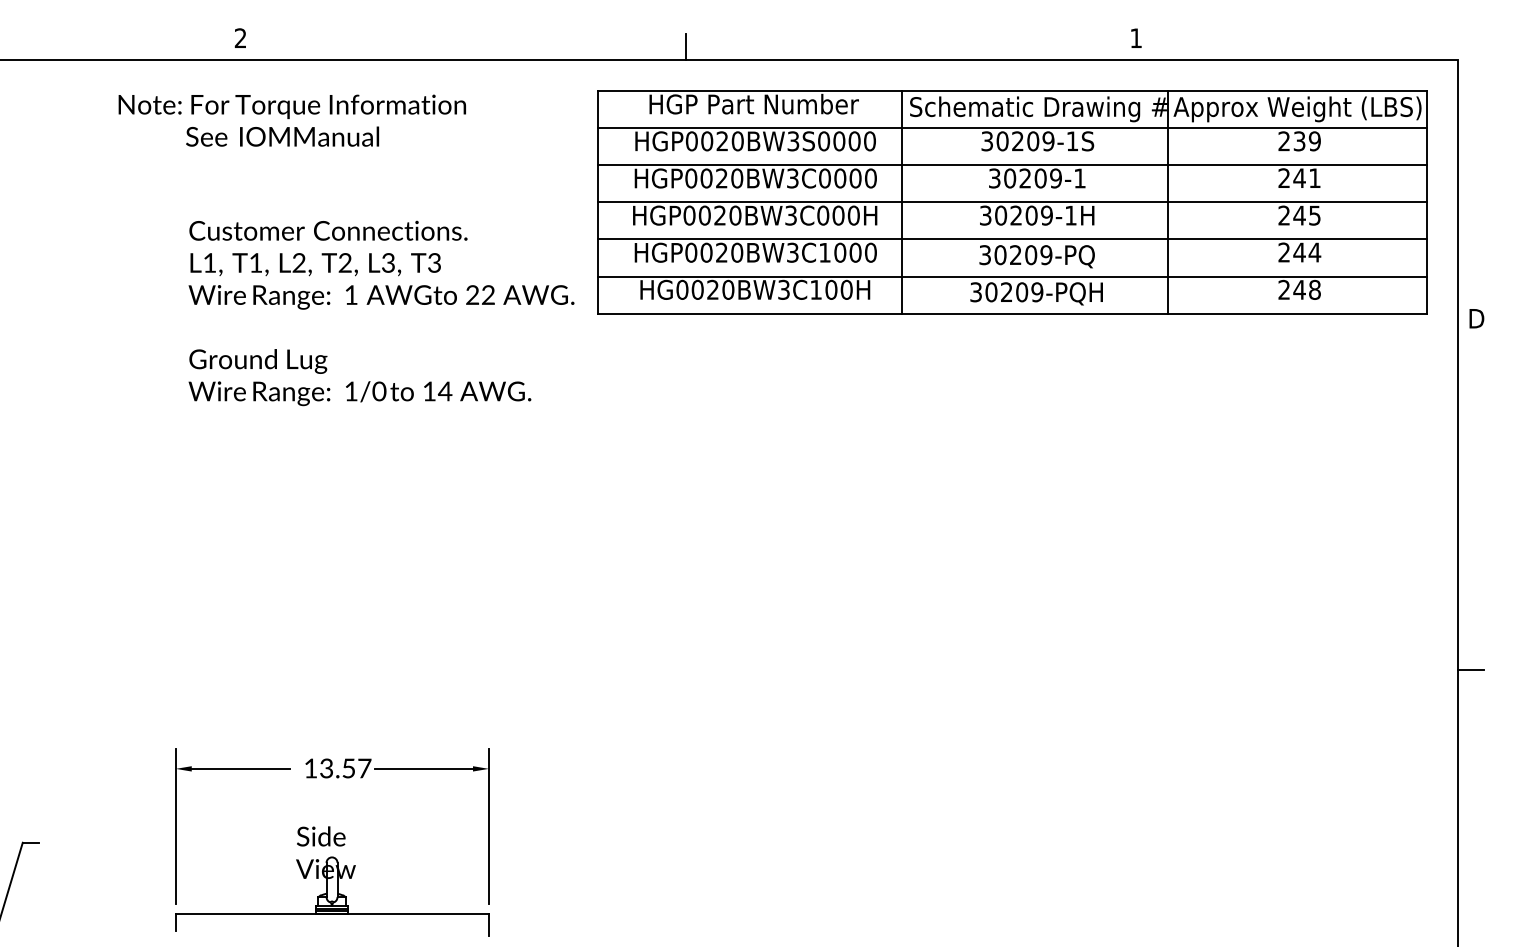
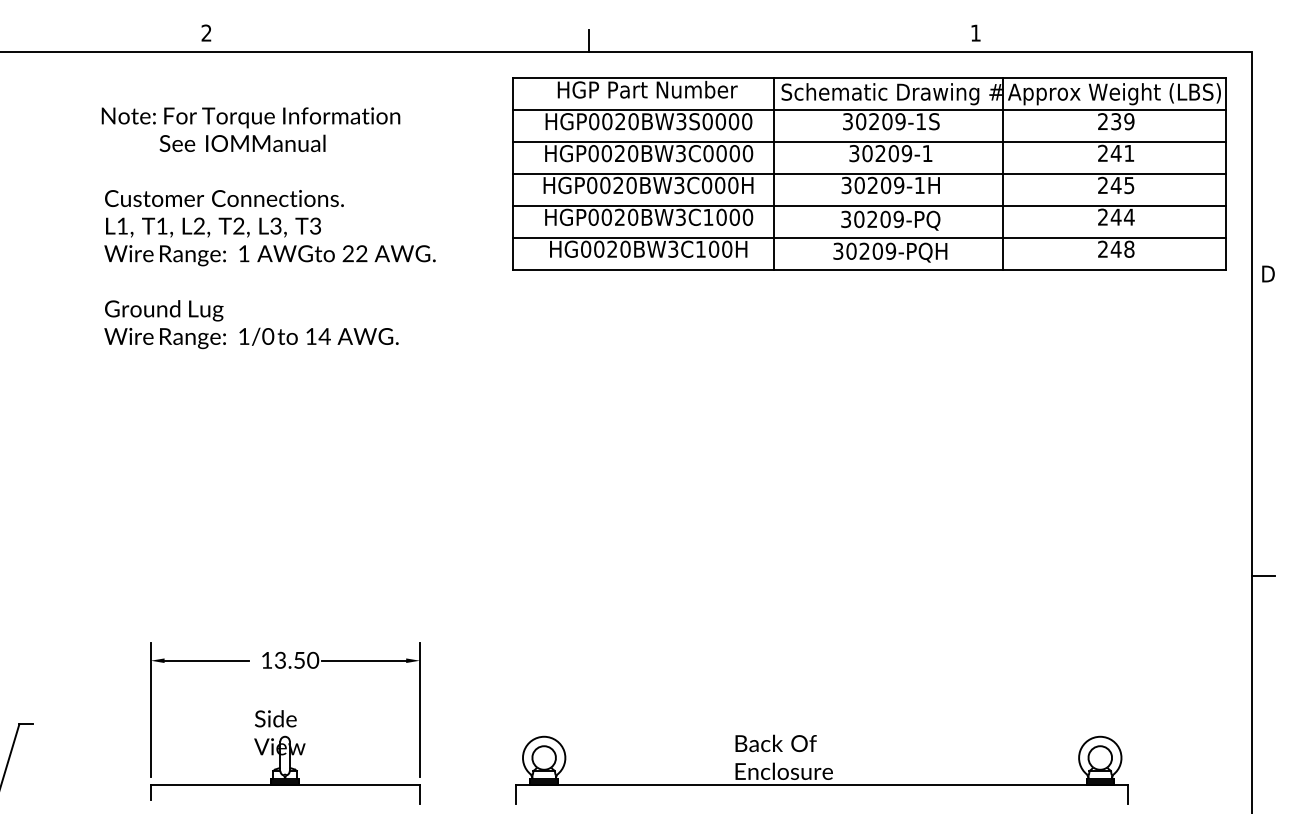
text: (291, 120) -> (250, 129), moved
text: (381, 313) -> (270, 269), moved
text: (364, 768) -> (312, 660), 13.57 -> 13.50
part: (956, 895) -> (821, 769), added

